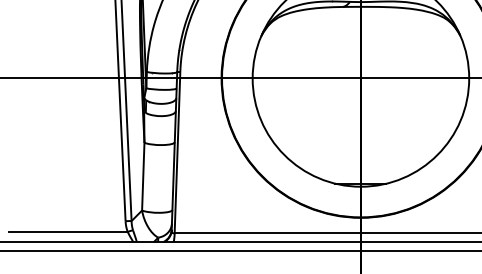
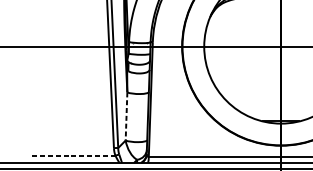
line: (143, 176) -> (126, 116), solid -> dashed
line: (67, 232) -> (72, 156), solid -> dashed

